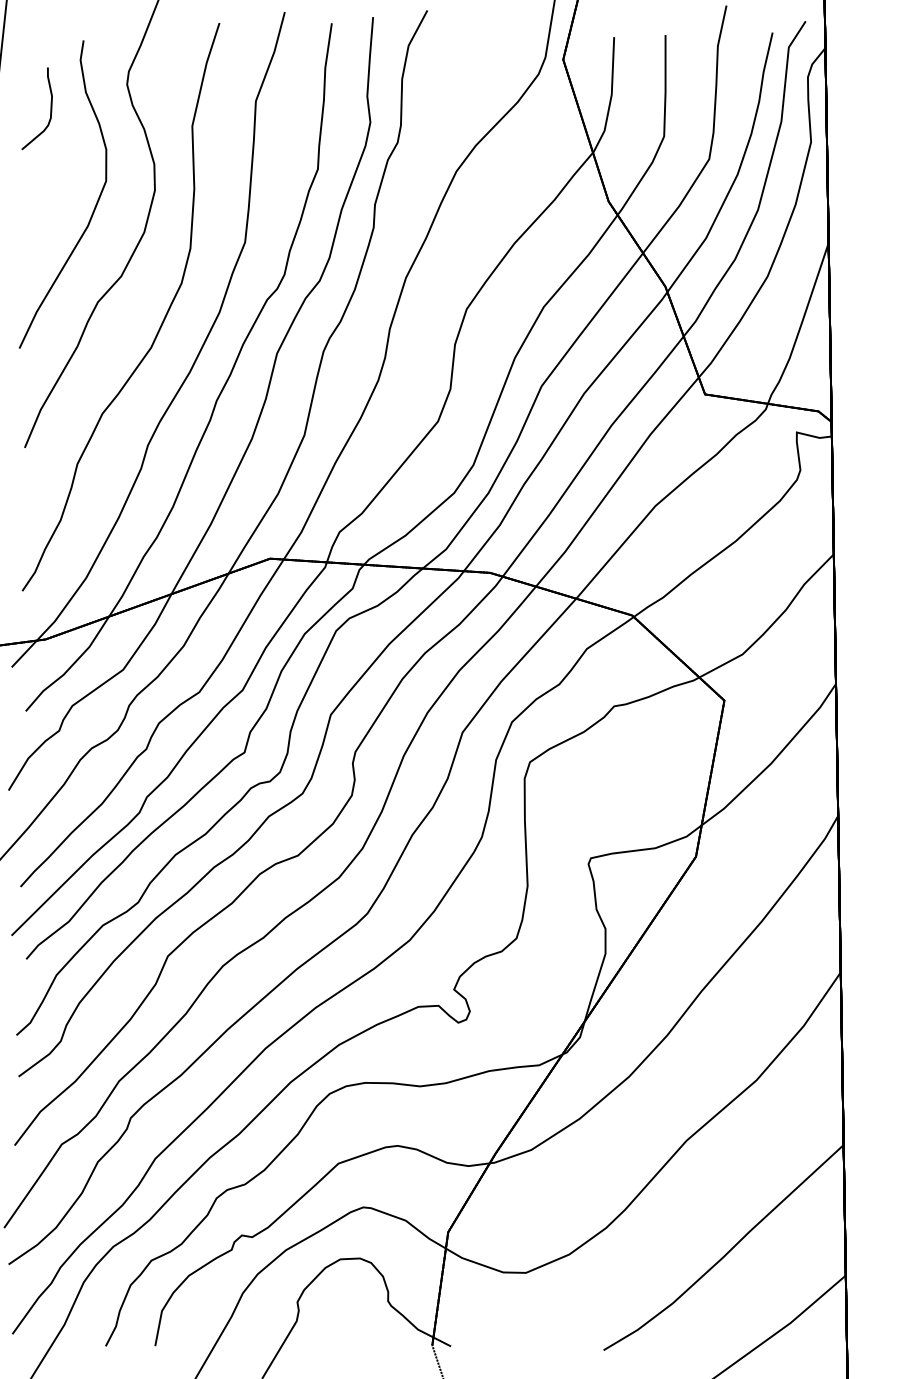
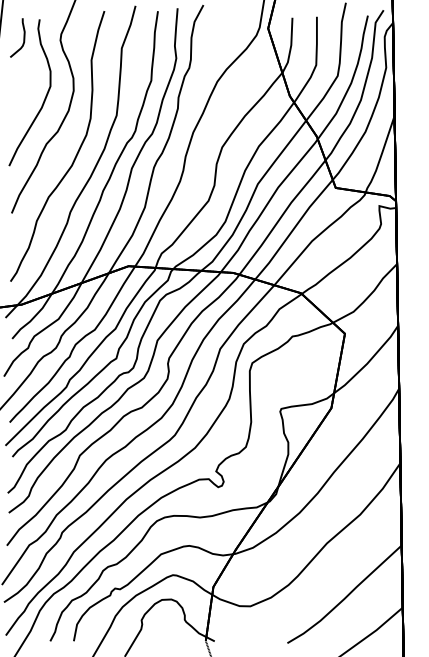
curve: (49, 107) -> (23, 37), moved

